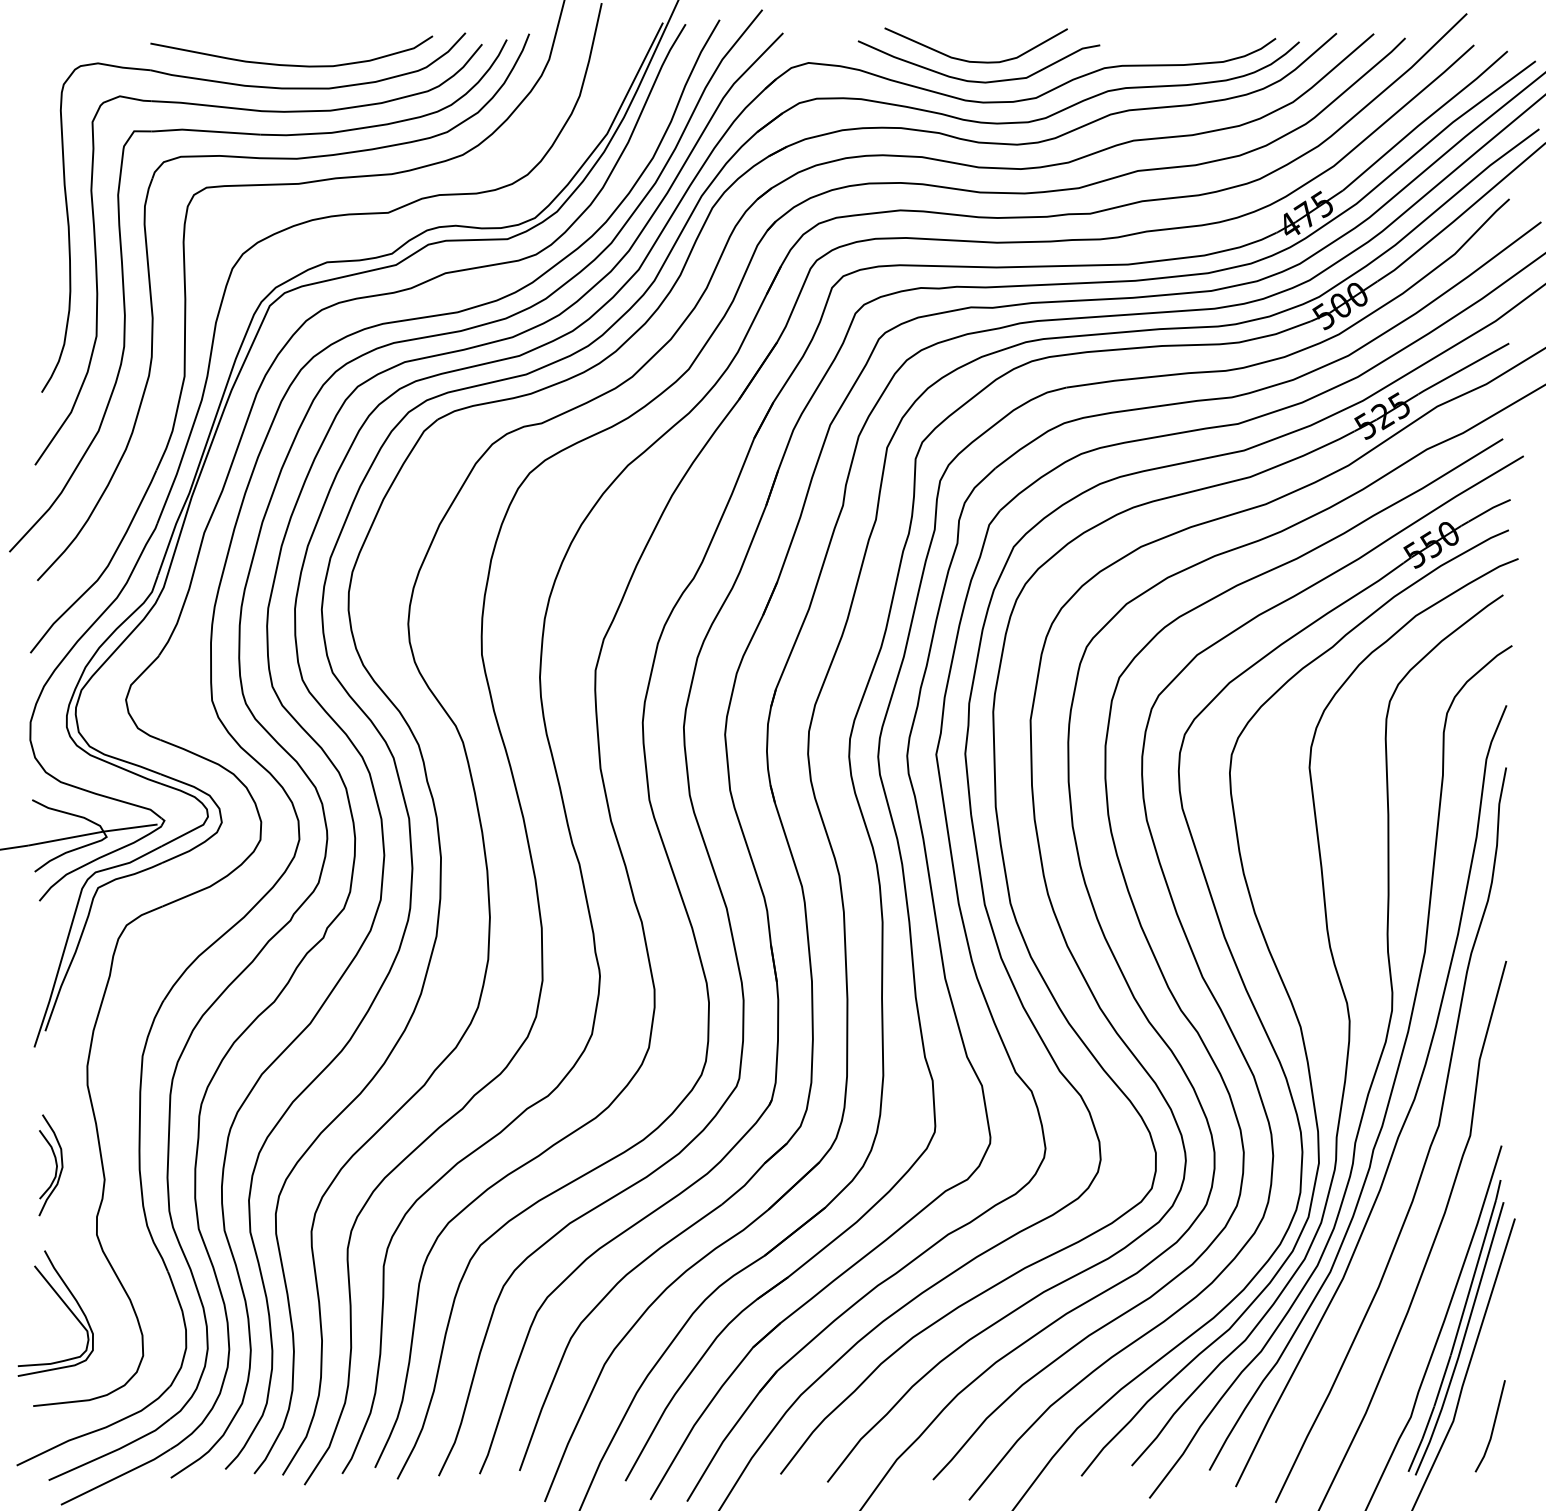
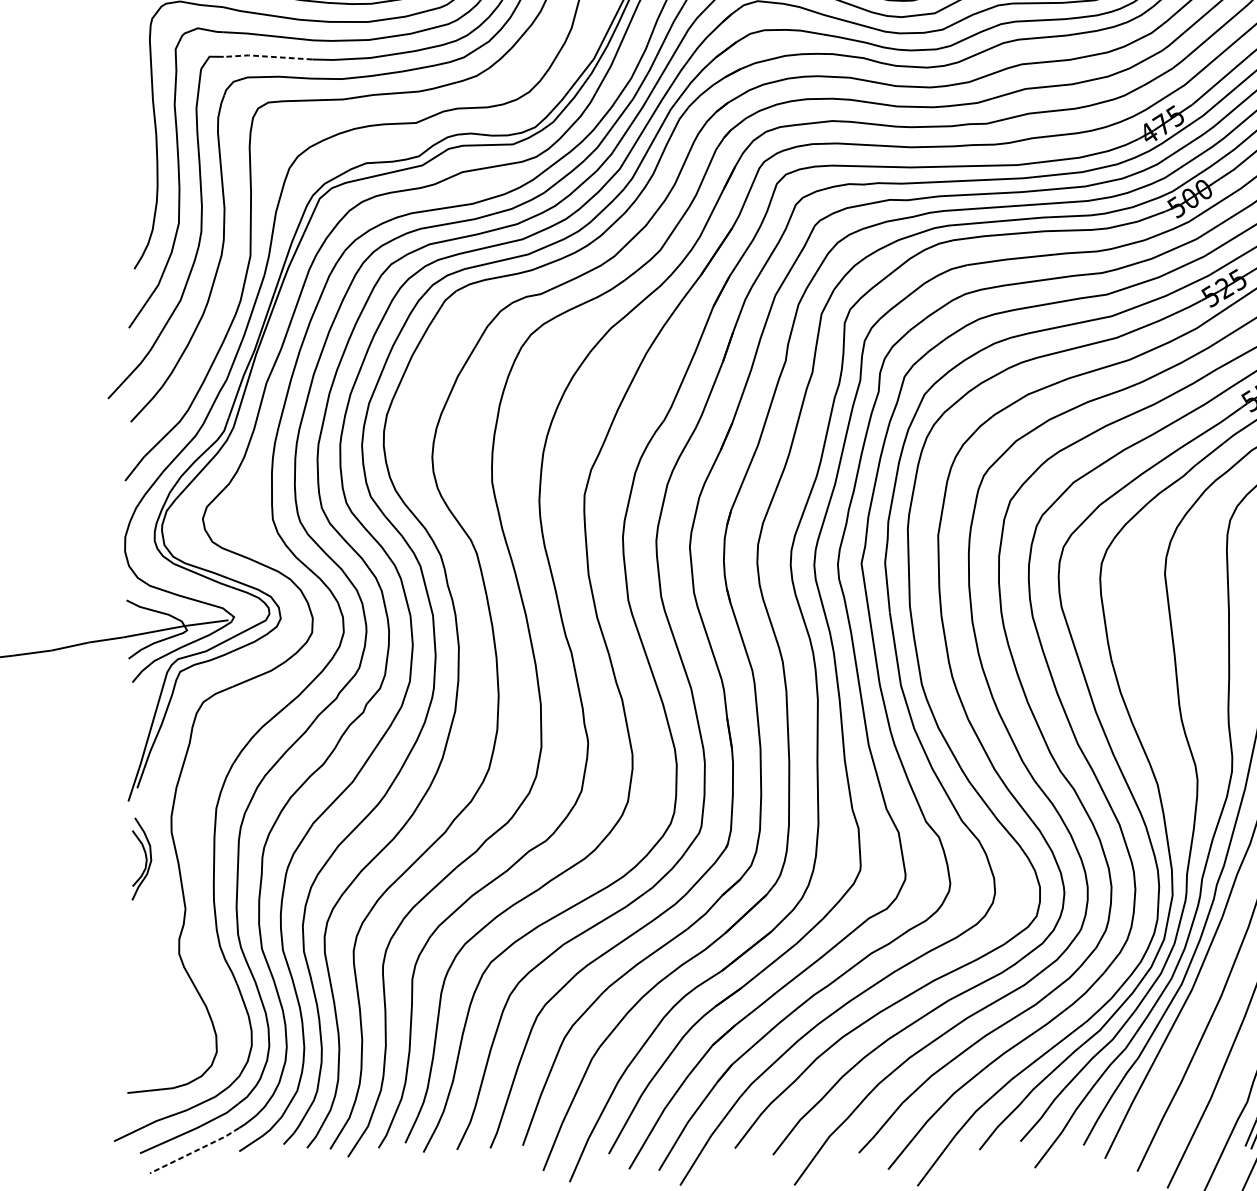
line: (205, 131) -> (267, 56), solid -> dashed
part: (50, 1165) -> (141, 859), moved
part: (66, 1307) -> (154, 1012), removed
line: (116, 1477) -> (195, 1151), solid -> dashed

